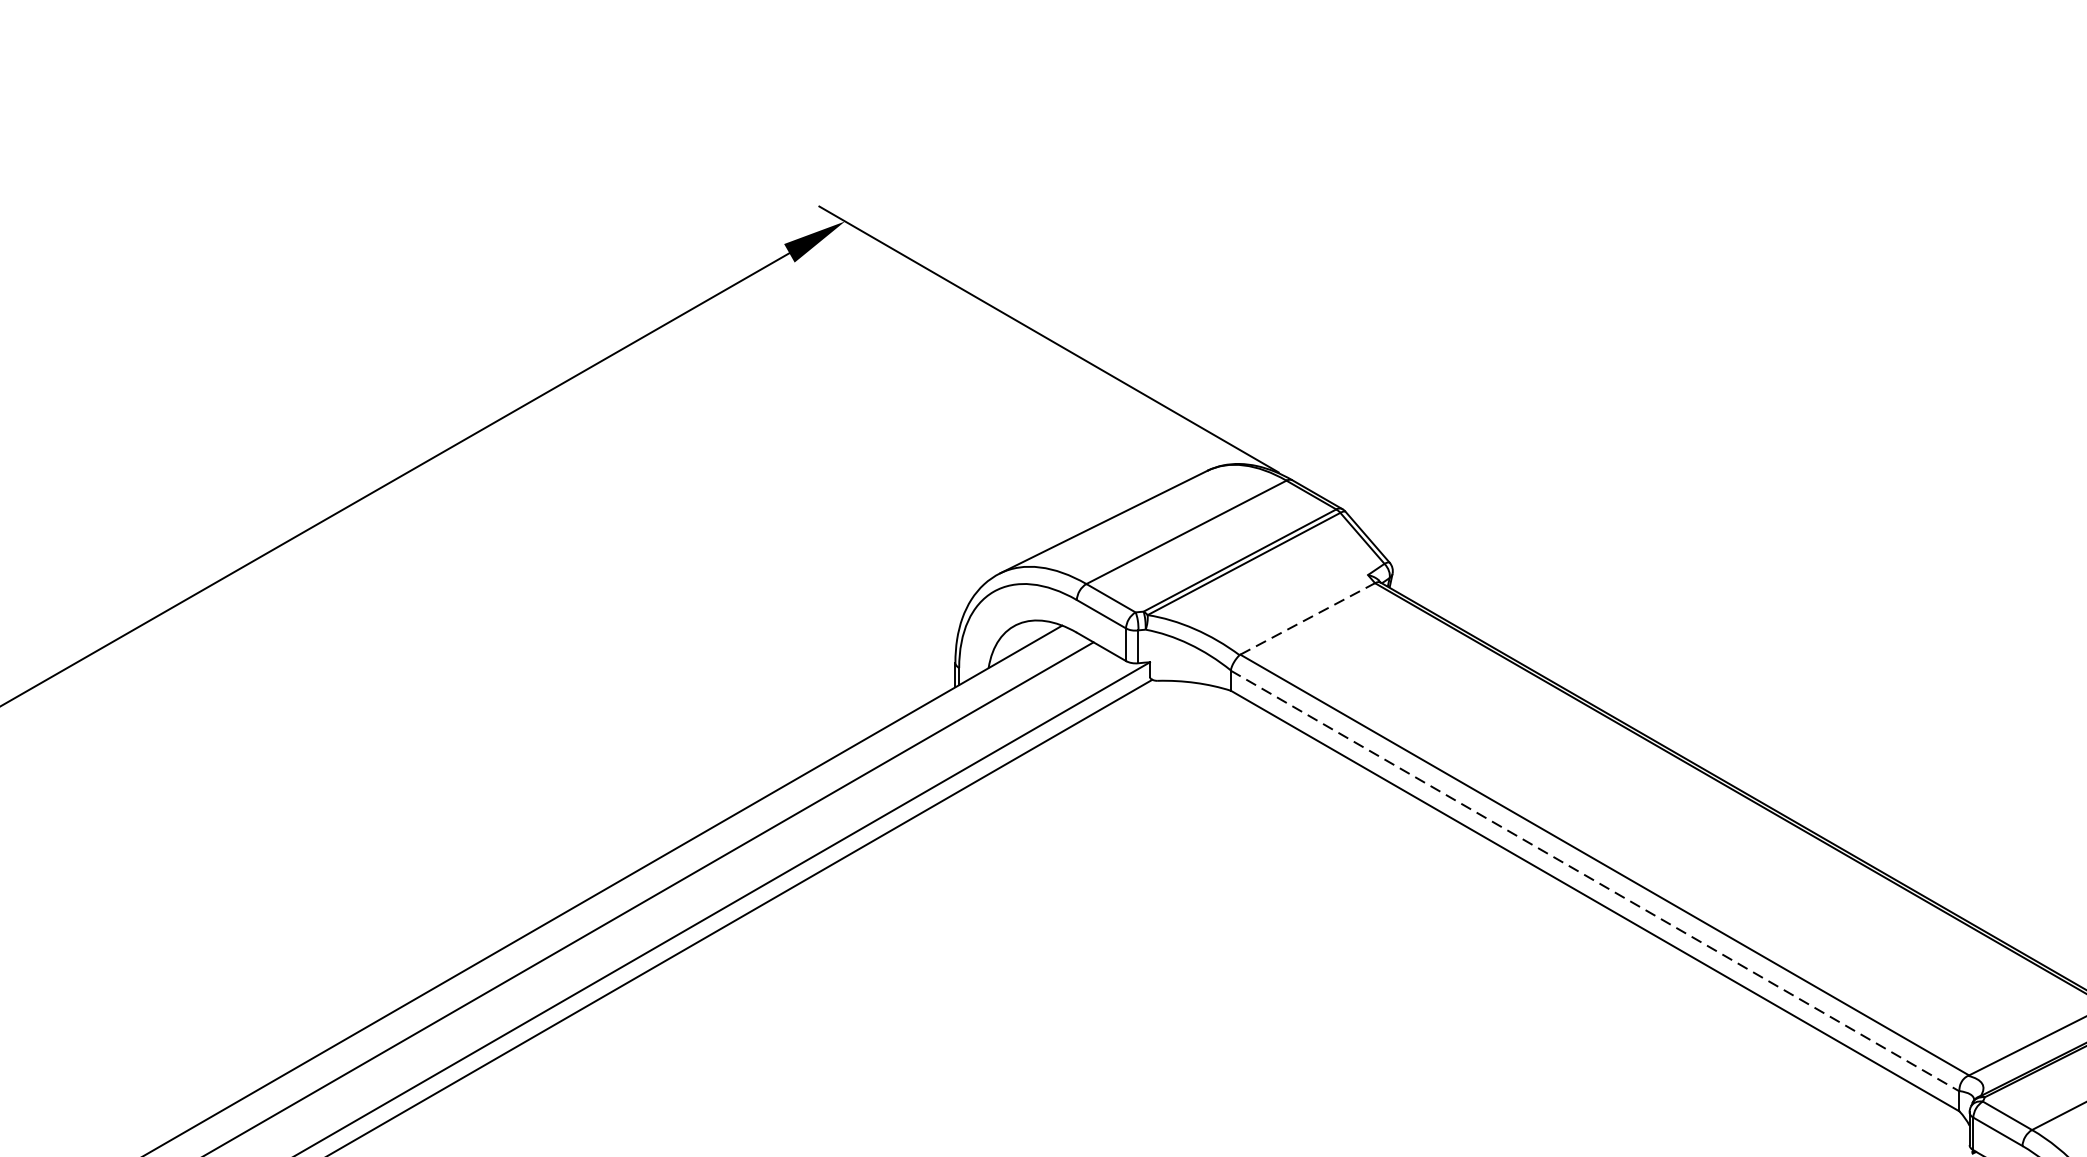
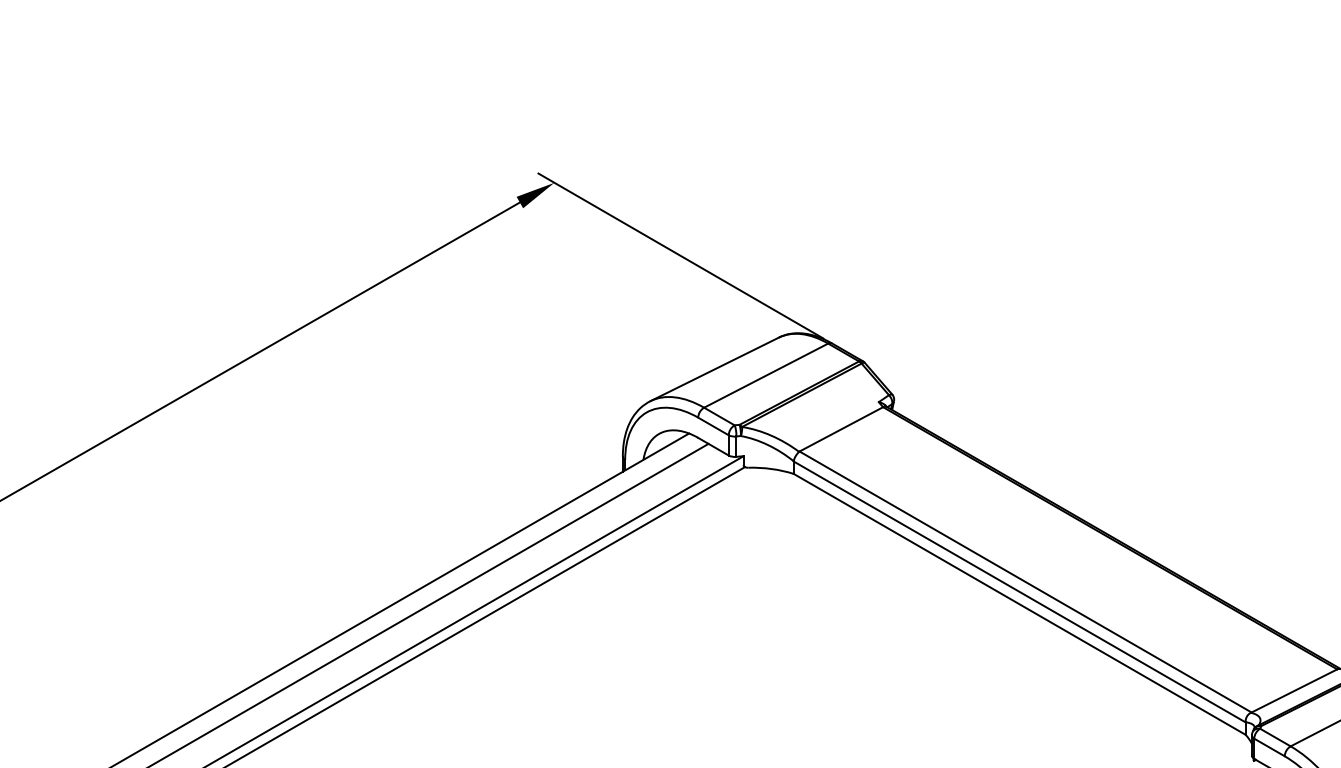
line: (1307, 619) -> (841, 429), dashed -> solid
line: (1594, 880) -> (1019, 591), dashed -> solid

